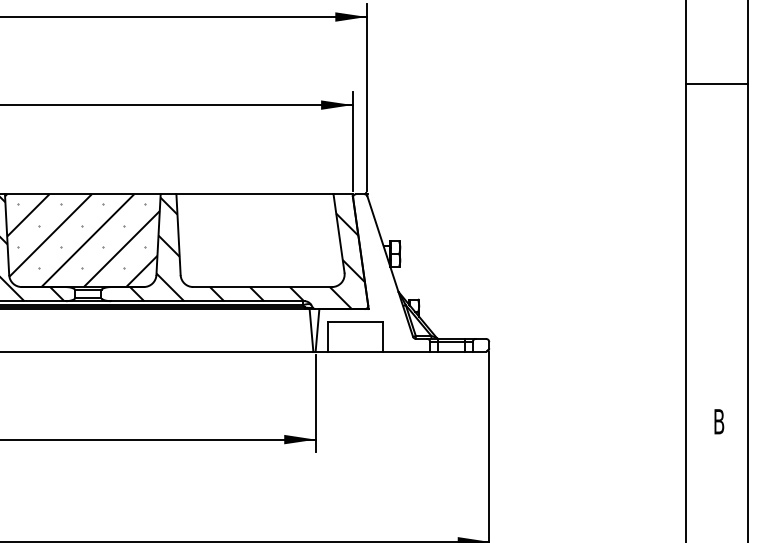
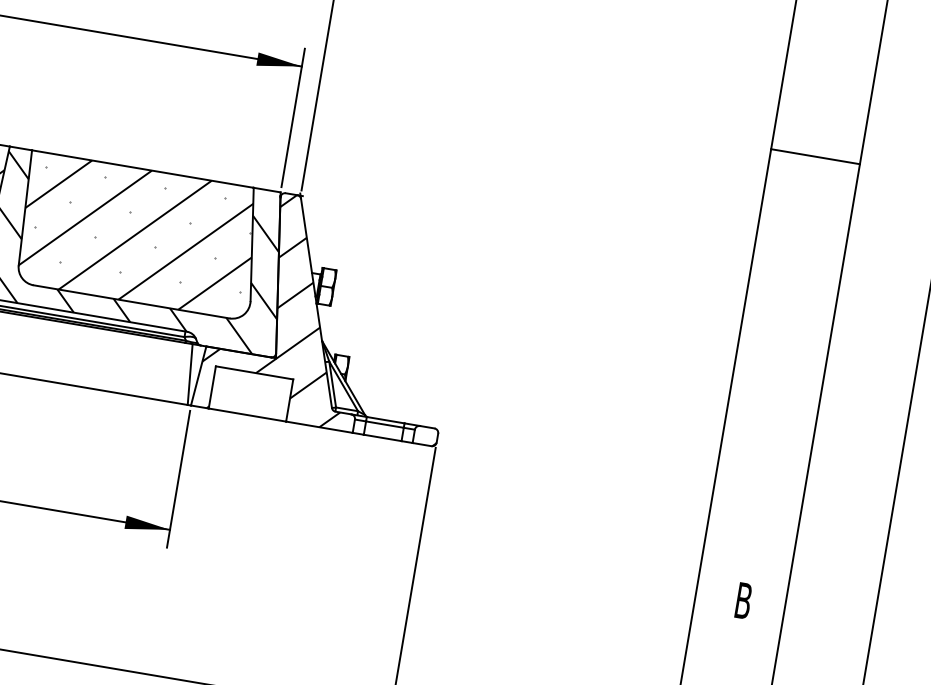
line: (716, 84) -> (814, 156), moved
hatch: (258, 240) -> (136, 235), added
hatch: (368, 272) -> (284, 306), added

